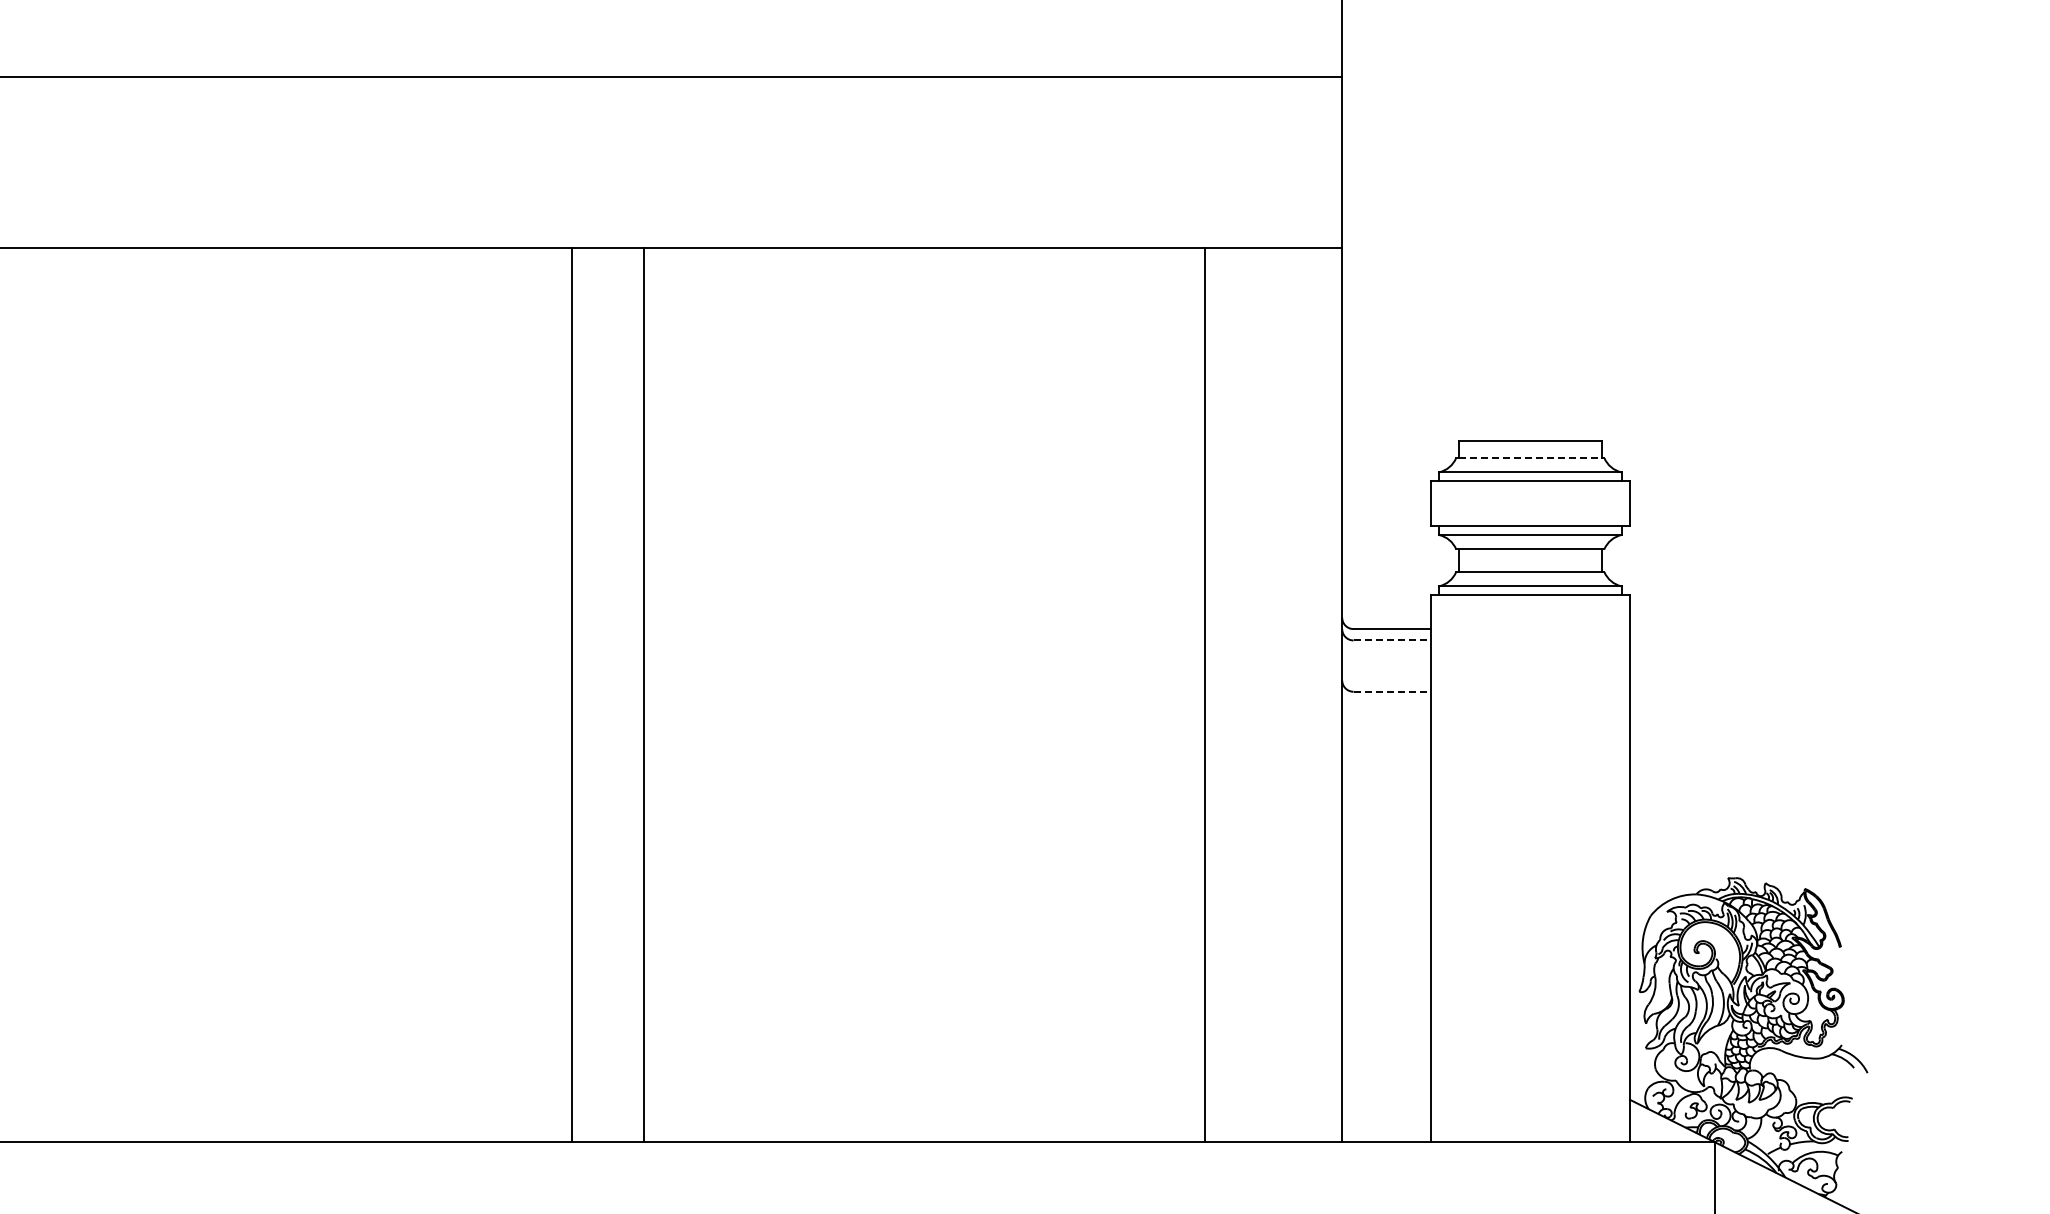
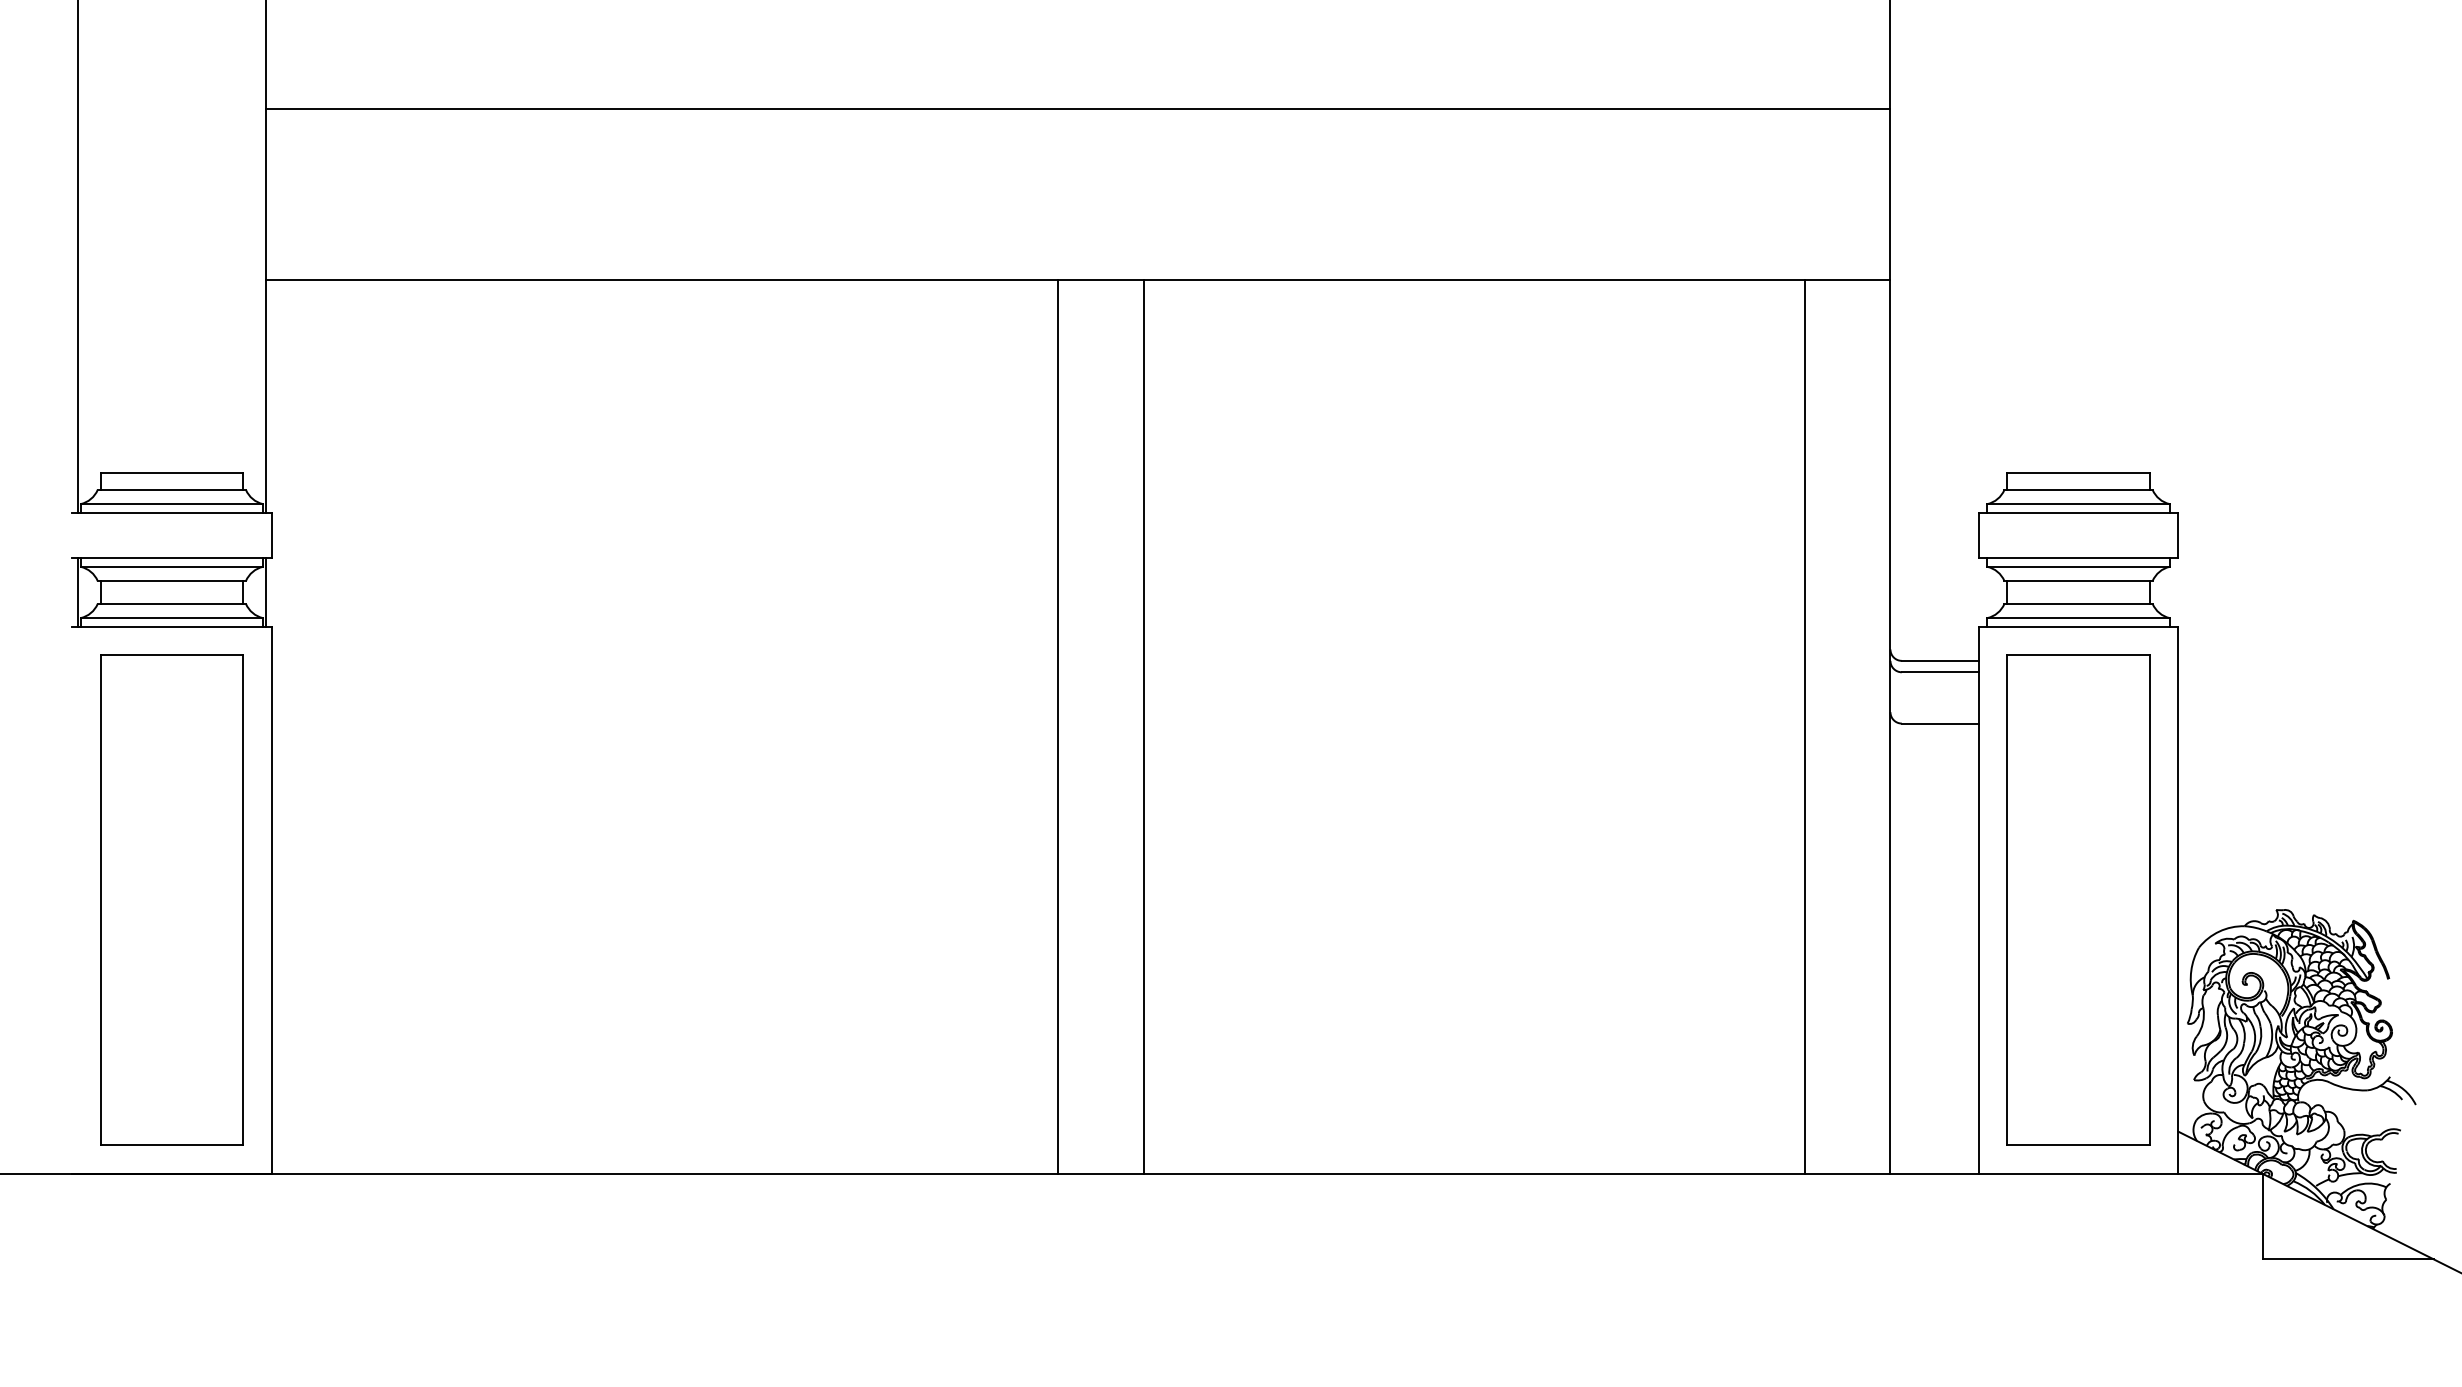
line: (1531, 457) -> (2079, 489), dashed -> solid
line: (1392, 640) -> (1940, 672), dashed -> solid
line: (1392, 691) -> (1940, 723), dashed -> solid
line: (572, 694) -> (1058, 726), moved
line: (644, 694) -> (1143, 726), moved
line: (1204, 694) -> (1804, 726), moved
part: (1530, 867) -> (2078, 899), added

